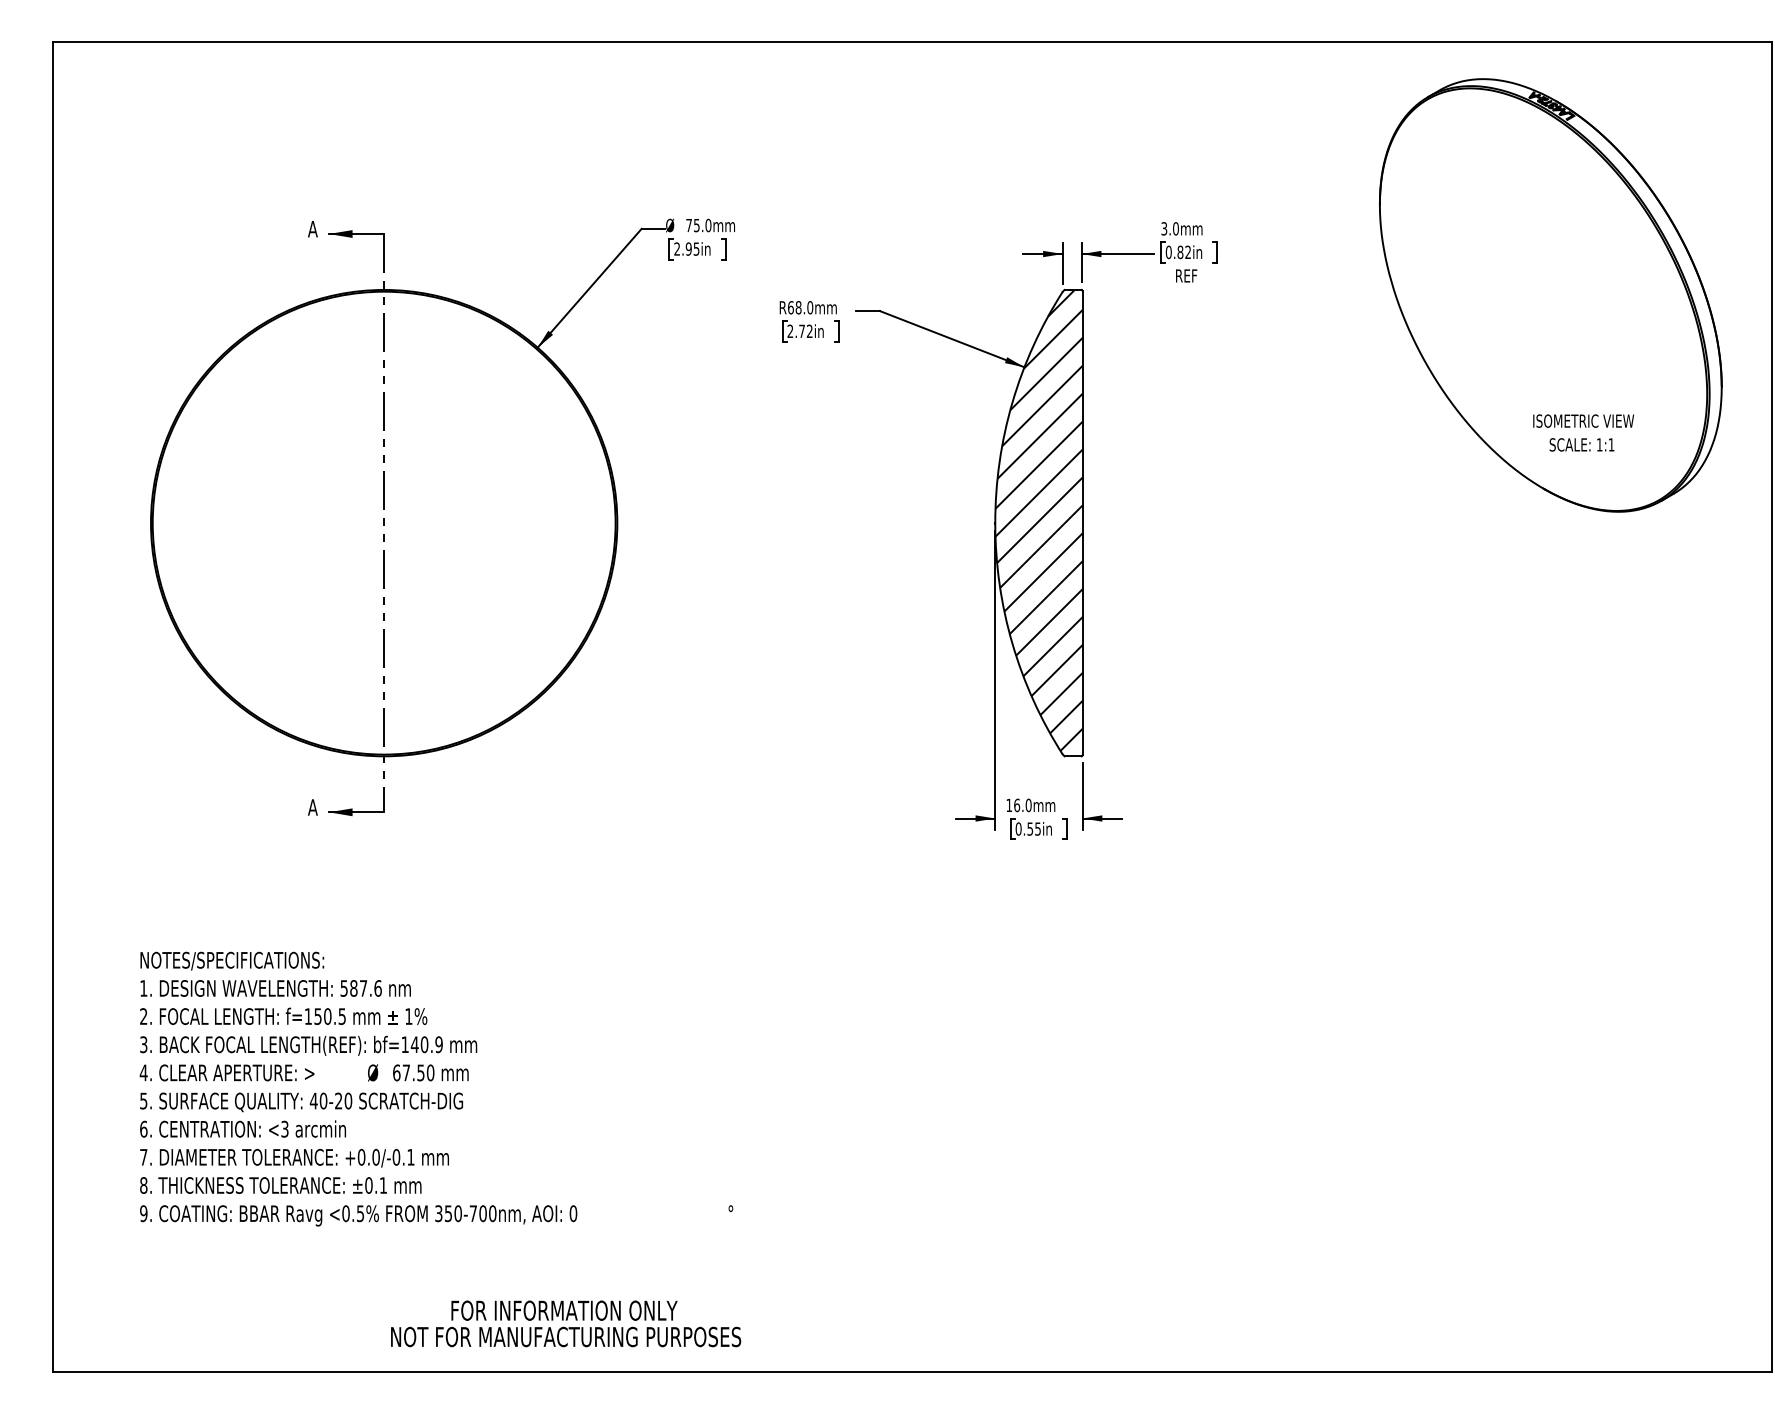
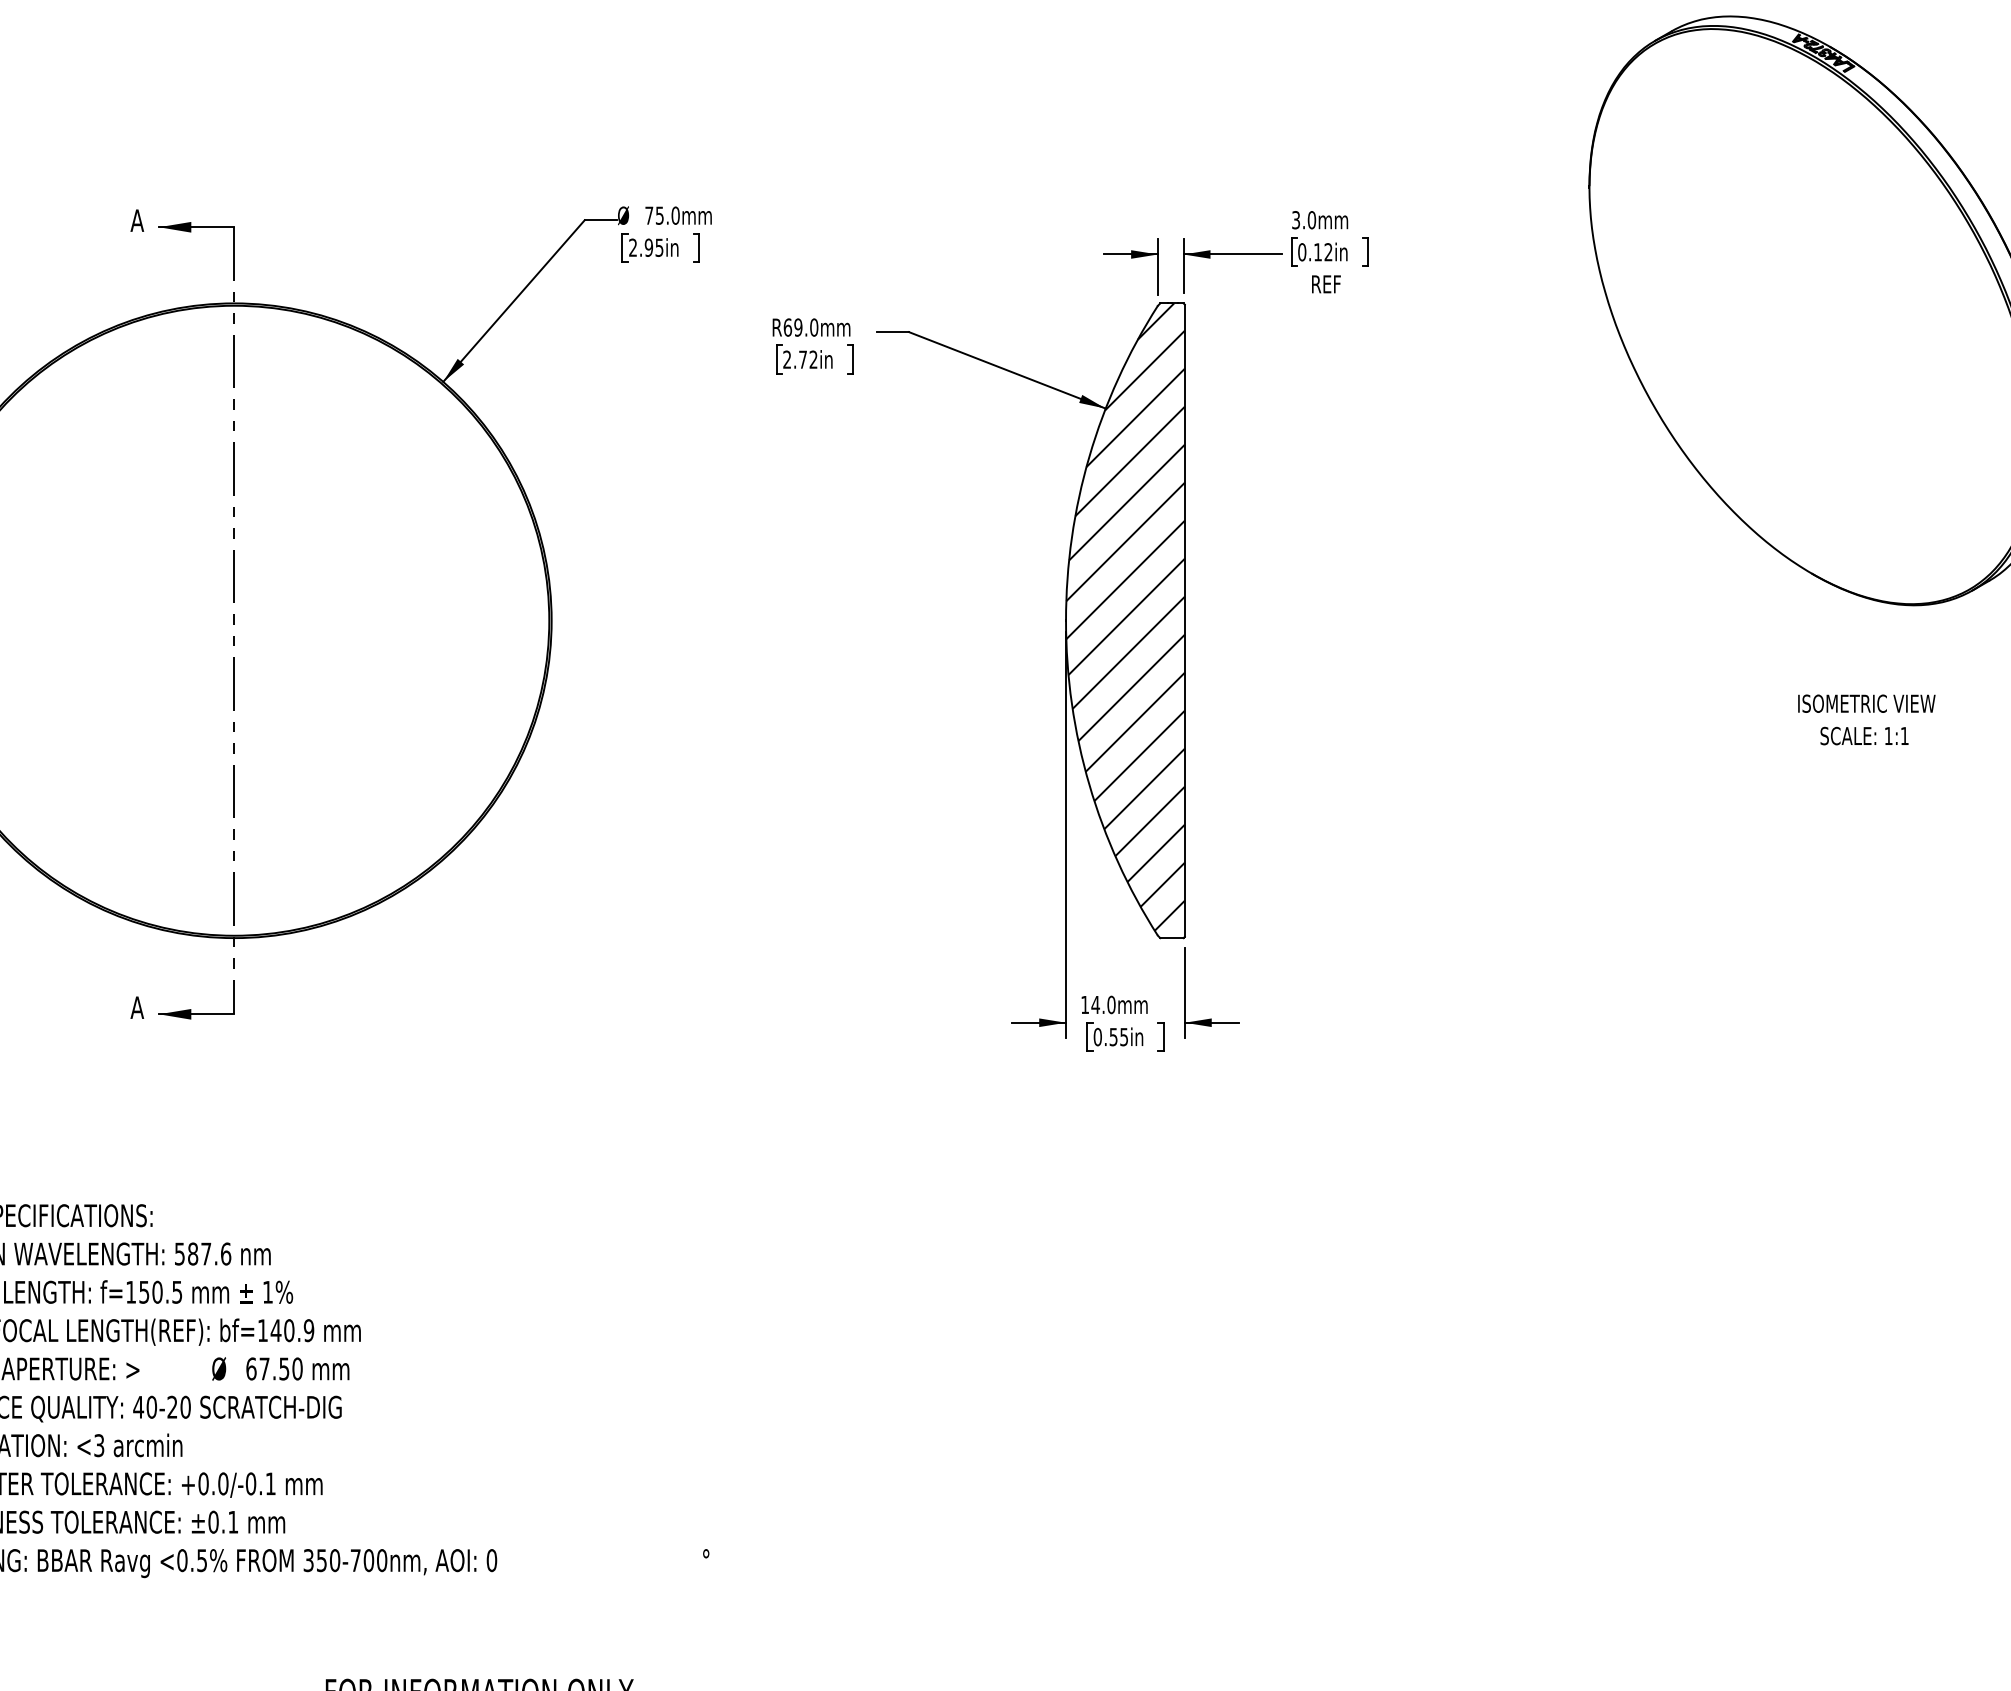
text: (1180, 252) -> (1318, 252), 0.82in -> 0.12in
text: (798, 307) -> (798, 327), R68.0mm -> R69.0mm
text: (1583, 432) -> (1866, 719), moved
text: (1016, 805) -> (1094, 1005), 16.0mm -> 14.0mm

